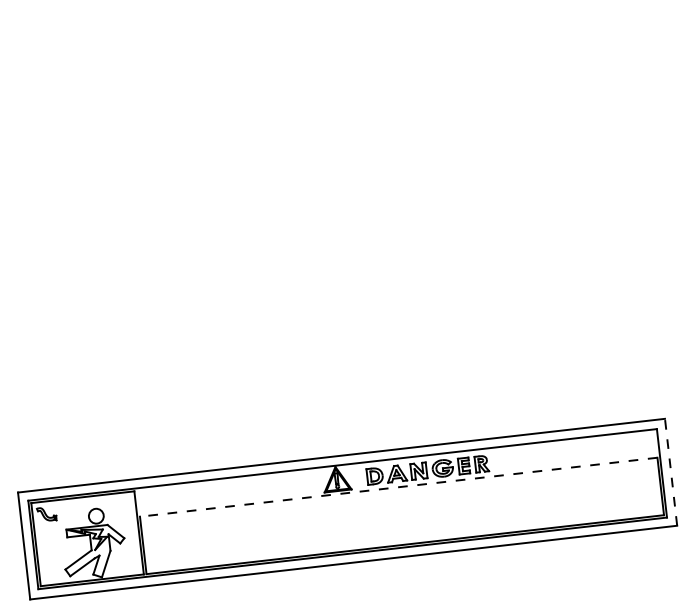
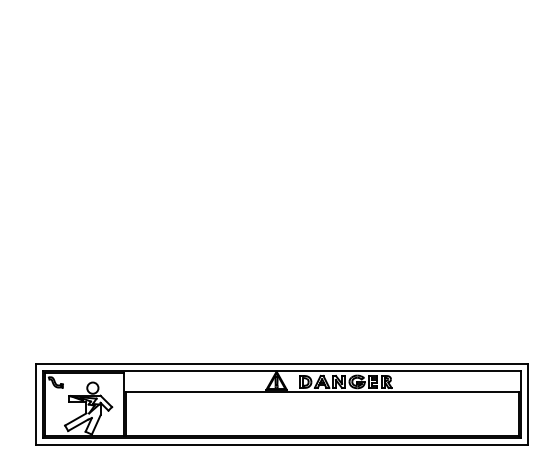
line: (671, 472) -> (528, 404), dashed -> solid
line: (398, 487) -> (322, 392), dashed -> solid

